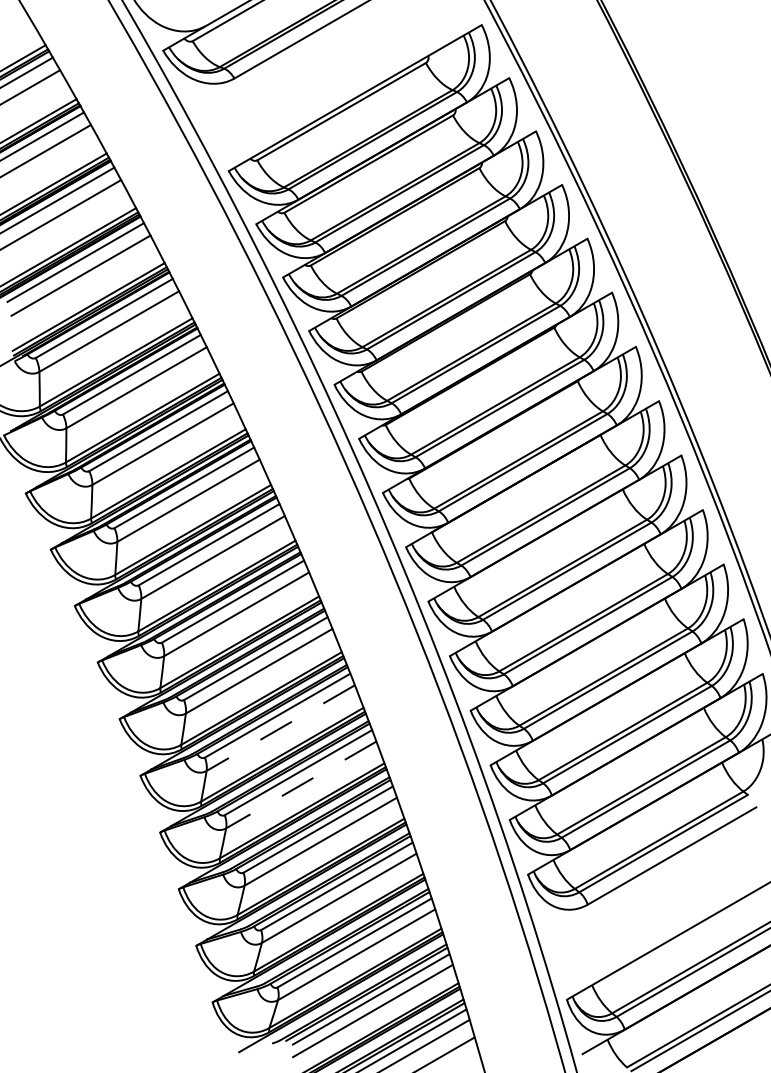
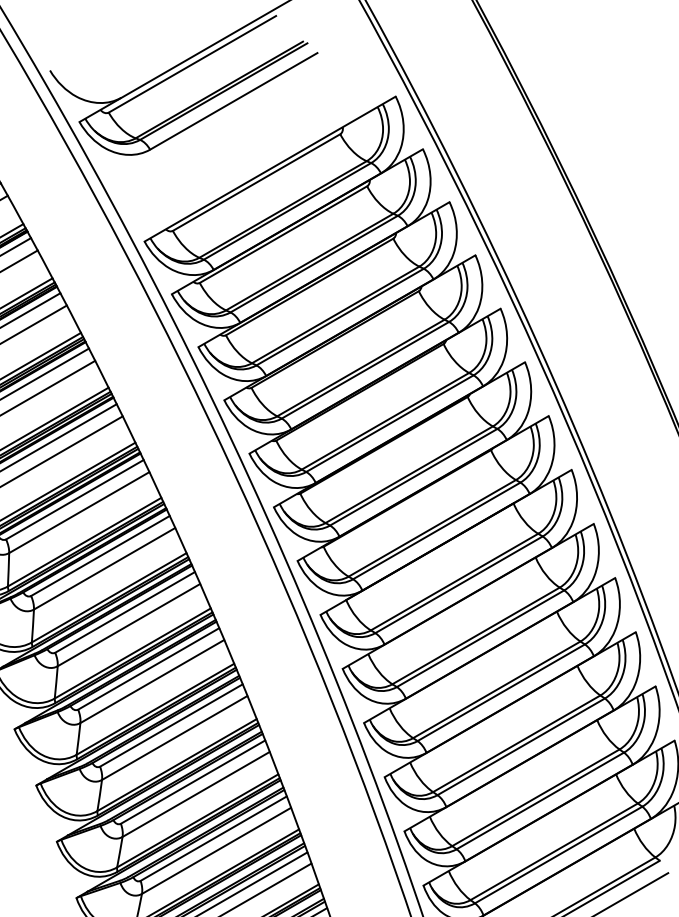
line: (280, 728) -> (195, 794), dashed -> solid
line: (301, 784) -> (216, 850), dashed -> solid

